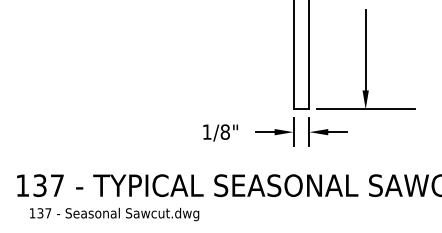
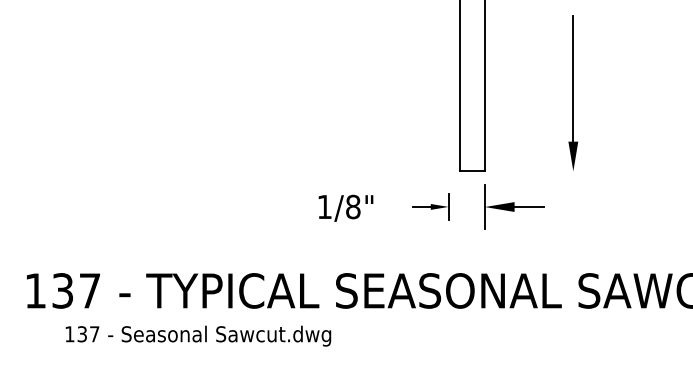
line: (365, 109) -> (573, 171), removed
part: (274, 131) -> (430, 206), size x0.6
text: (114, 214) -> (198, 336), moved

